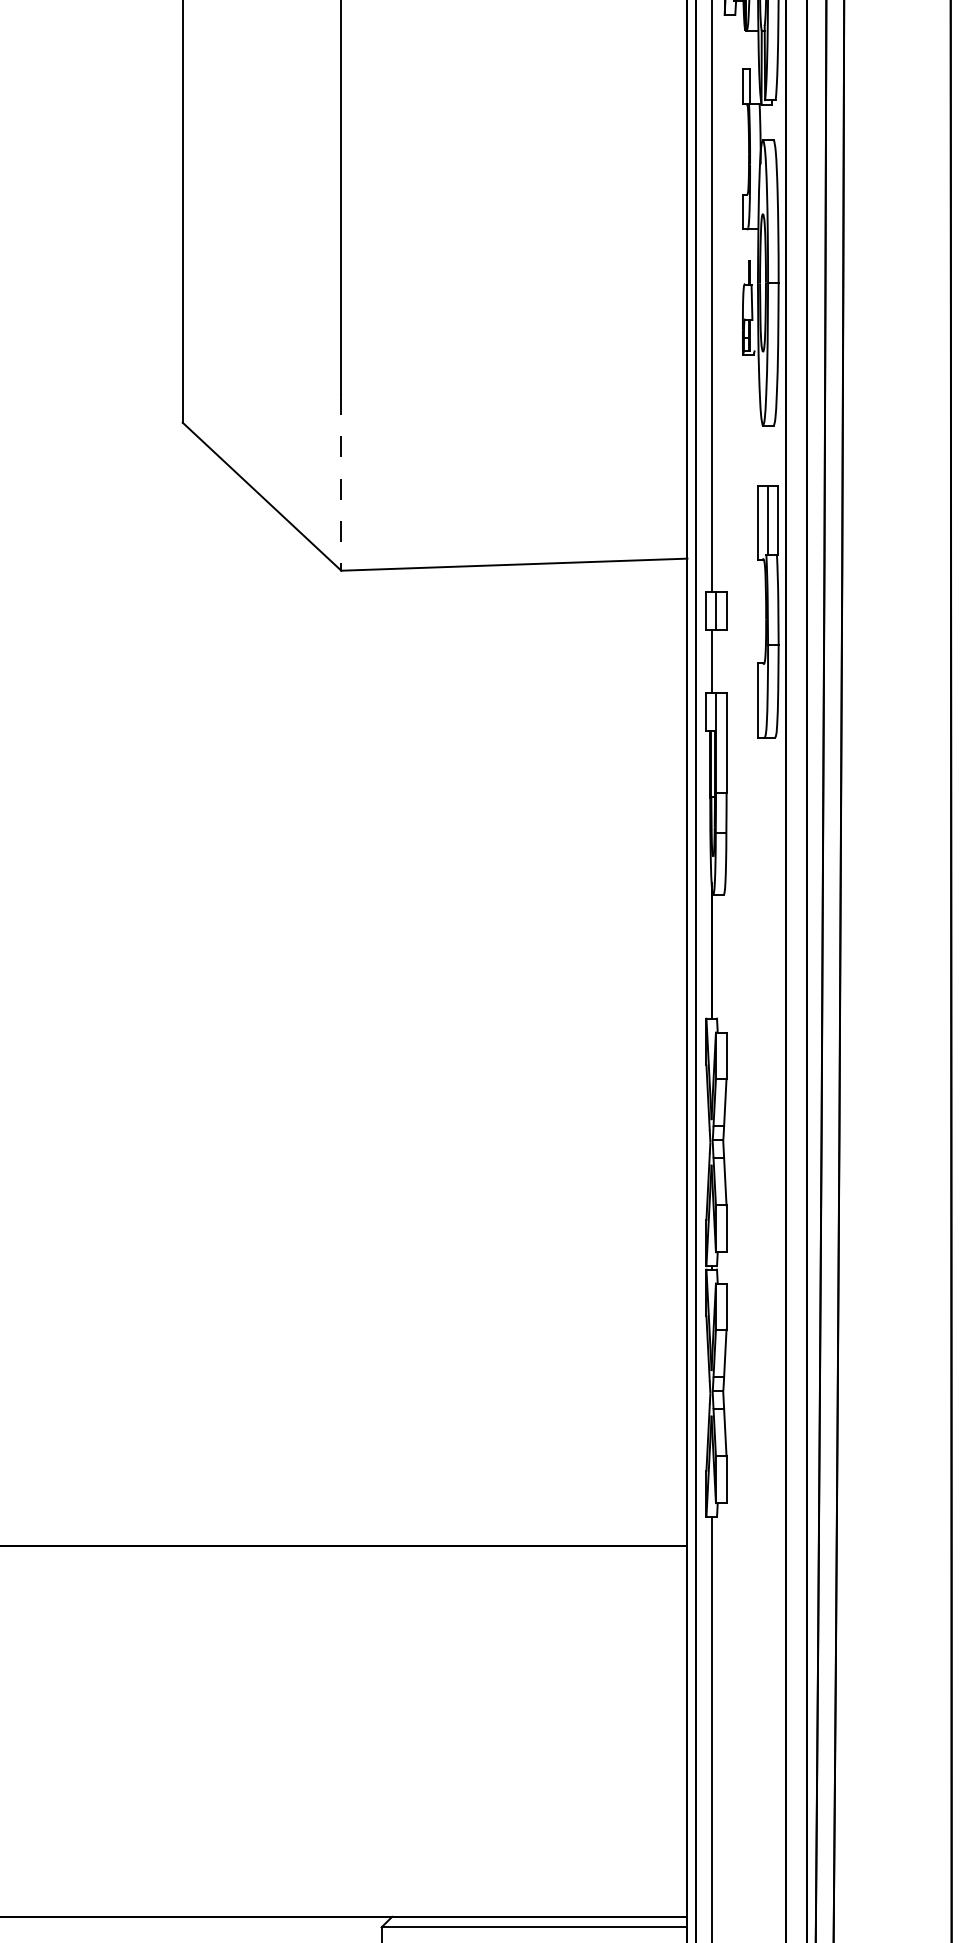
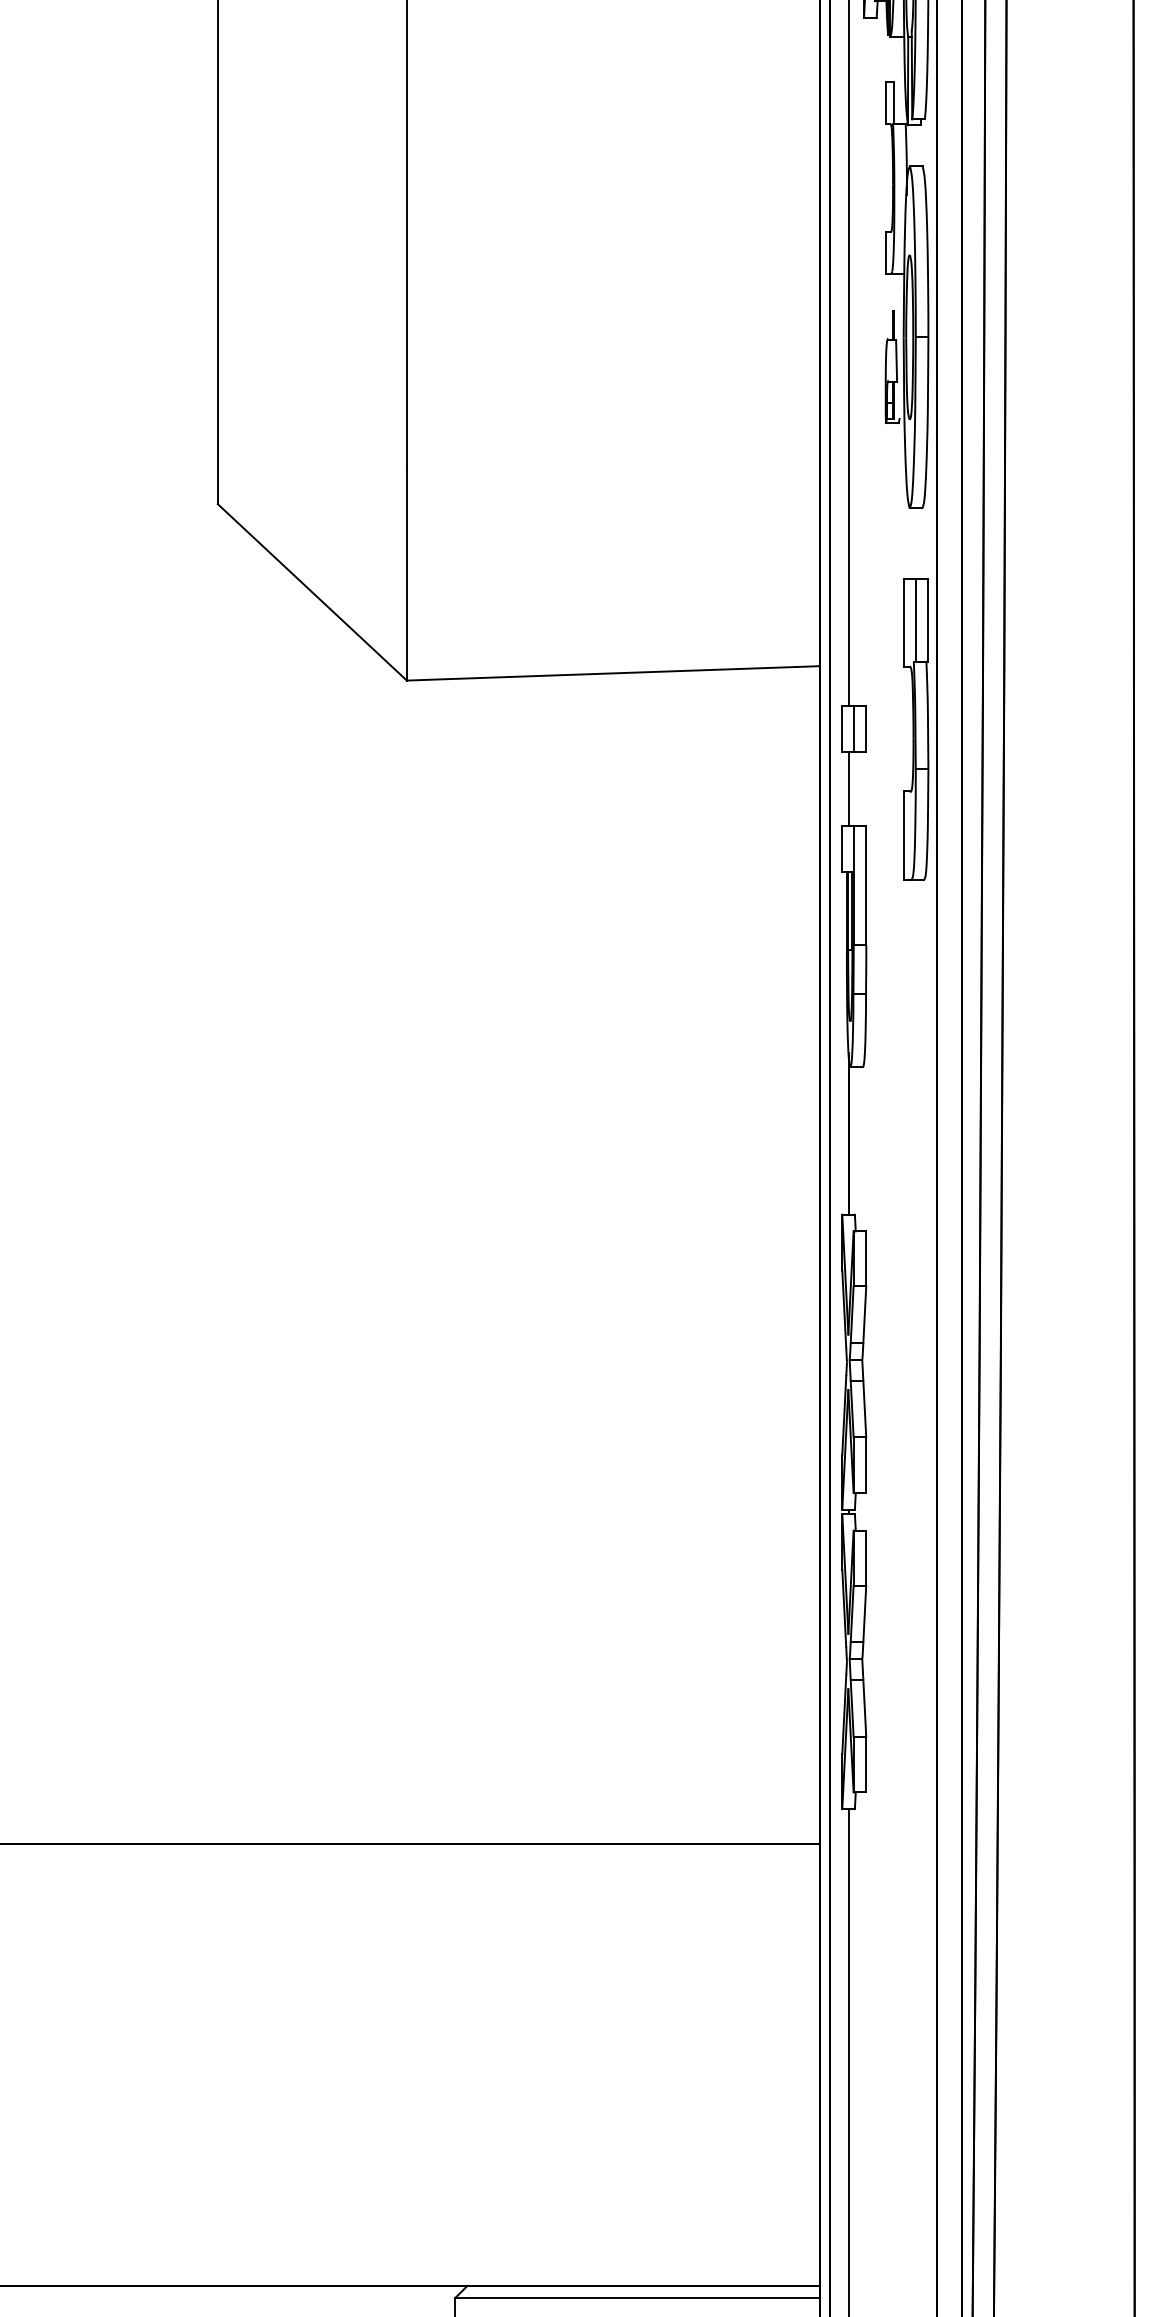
line: (341, 482) -> (407, 575), dashed -> solid

